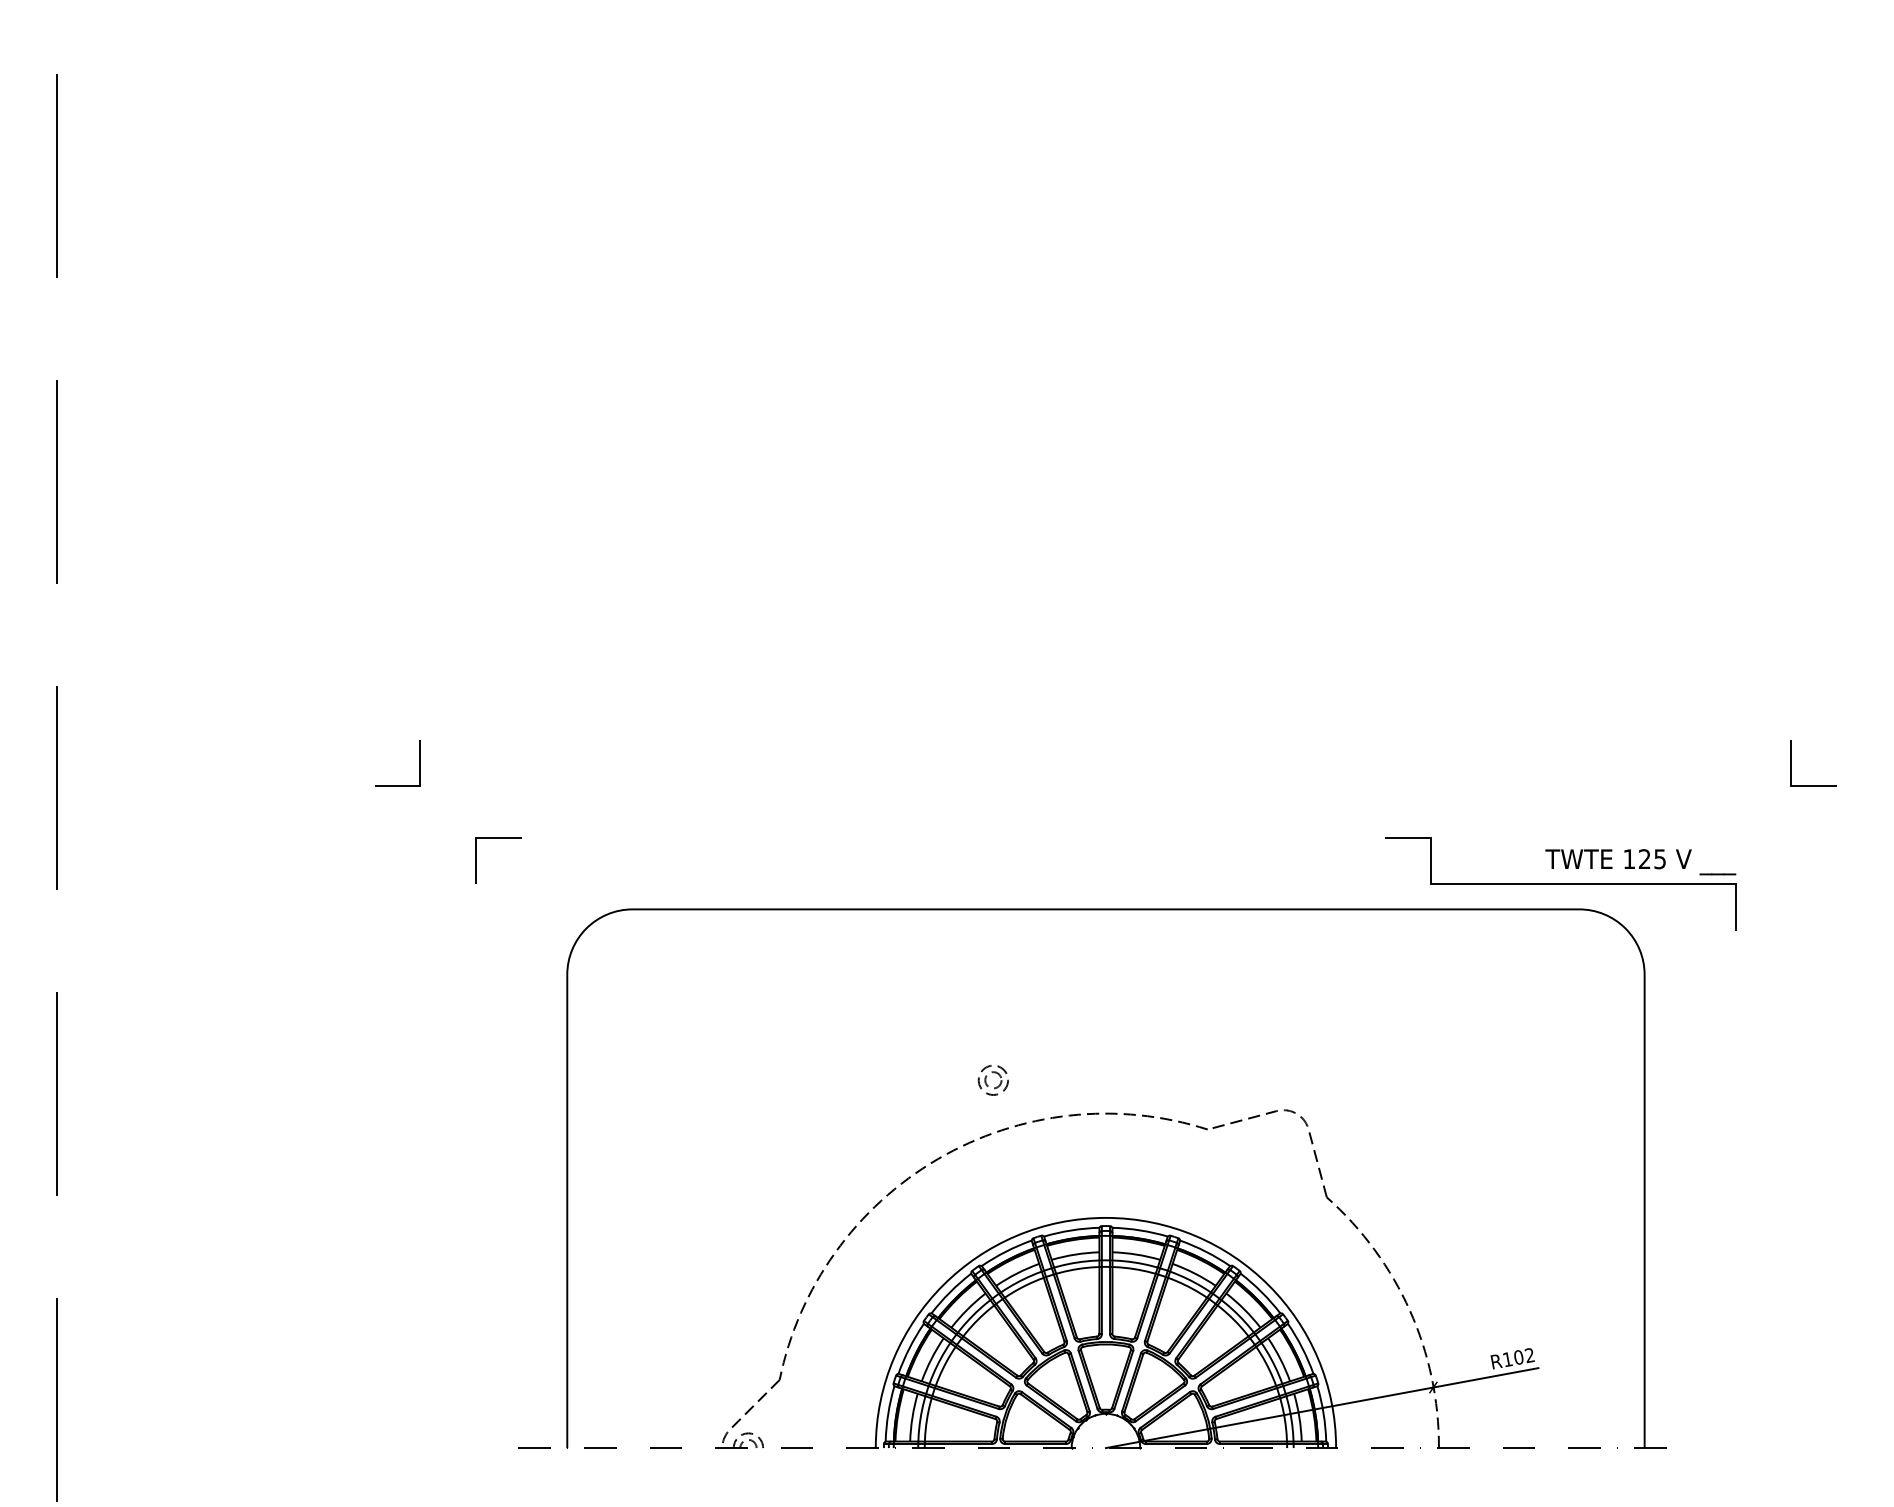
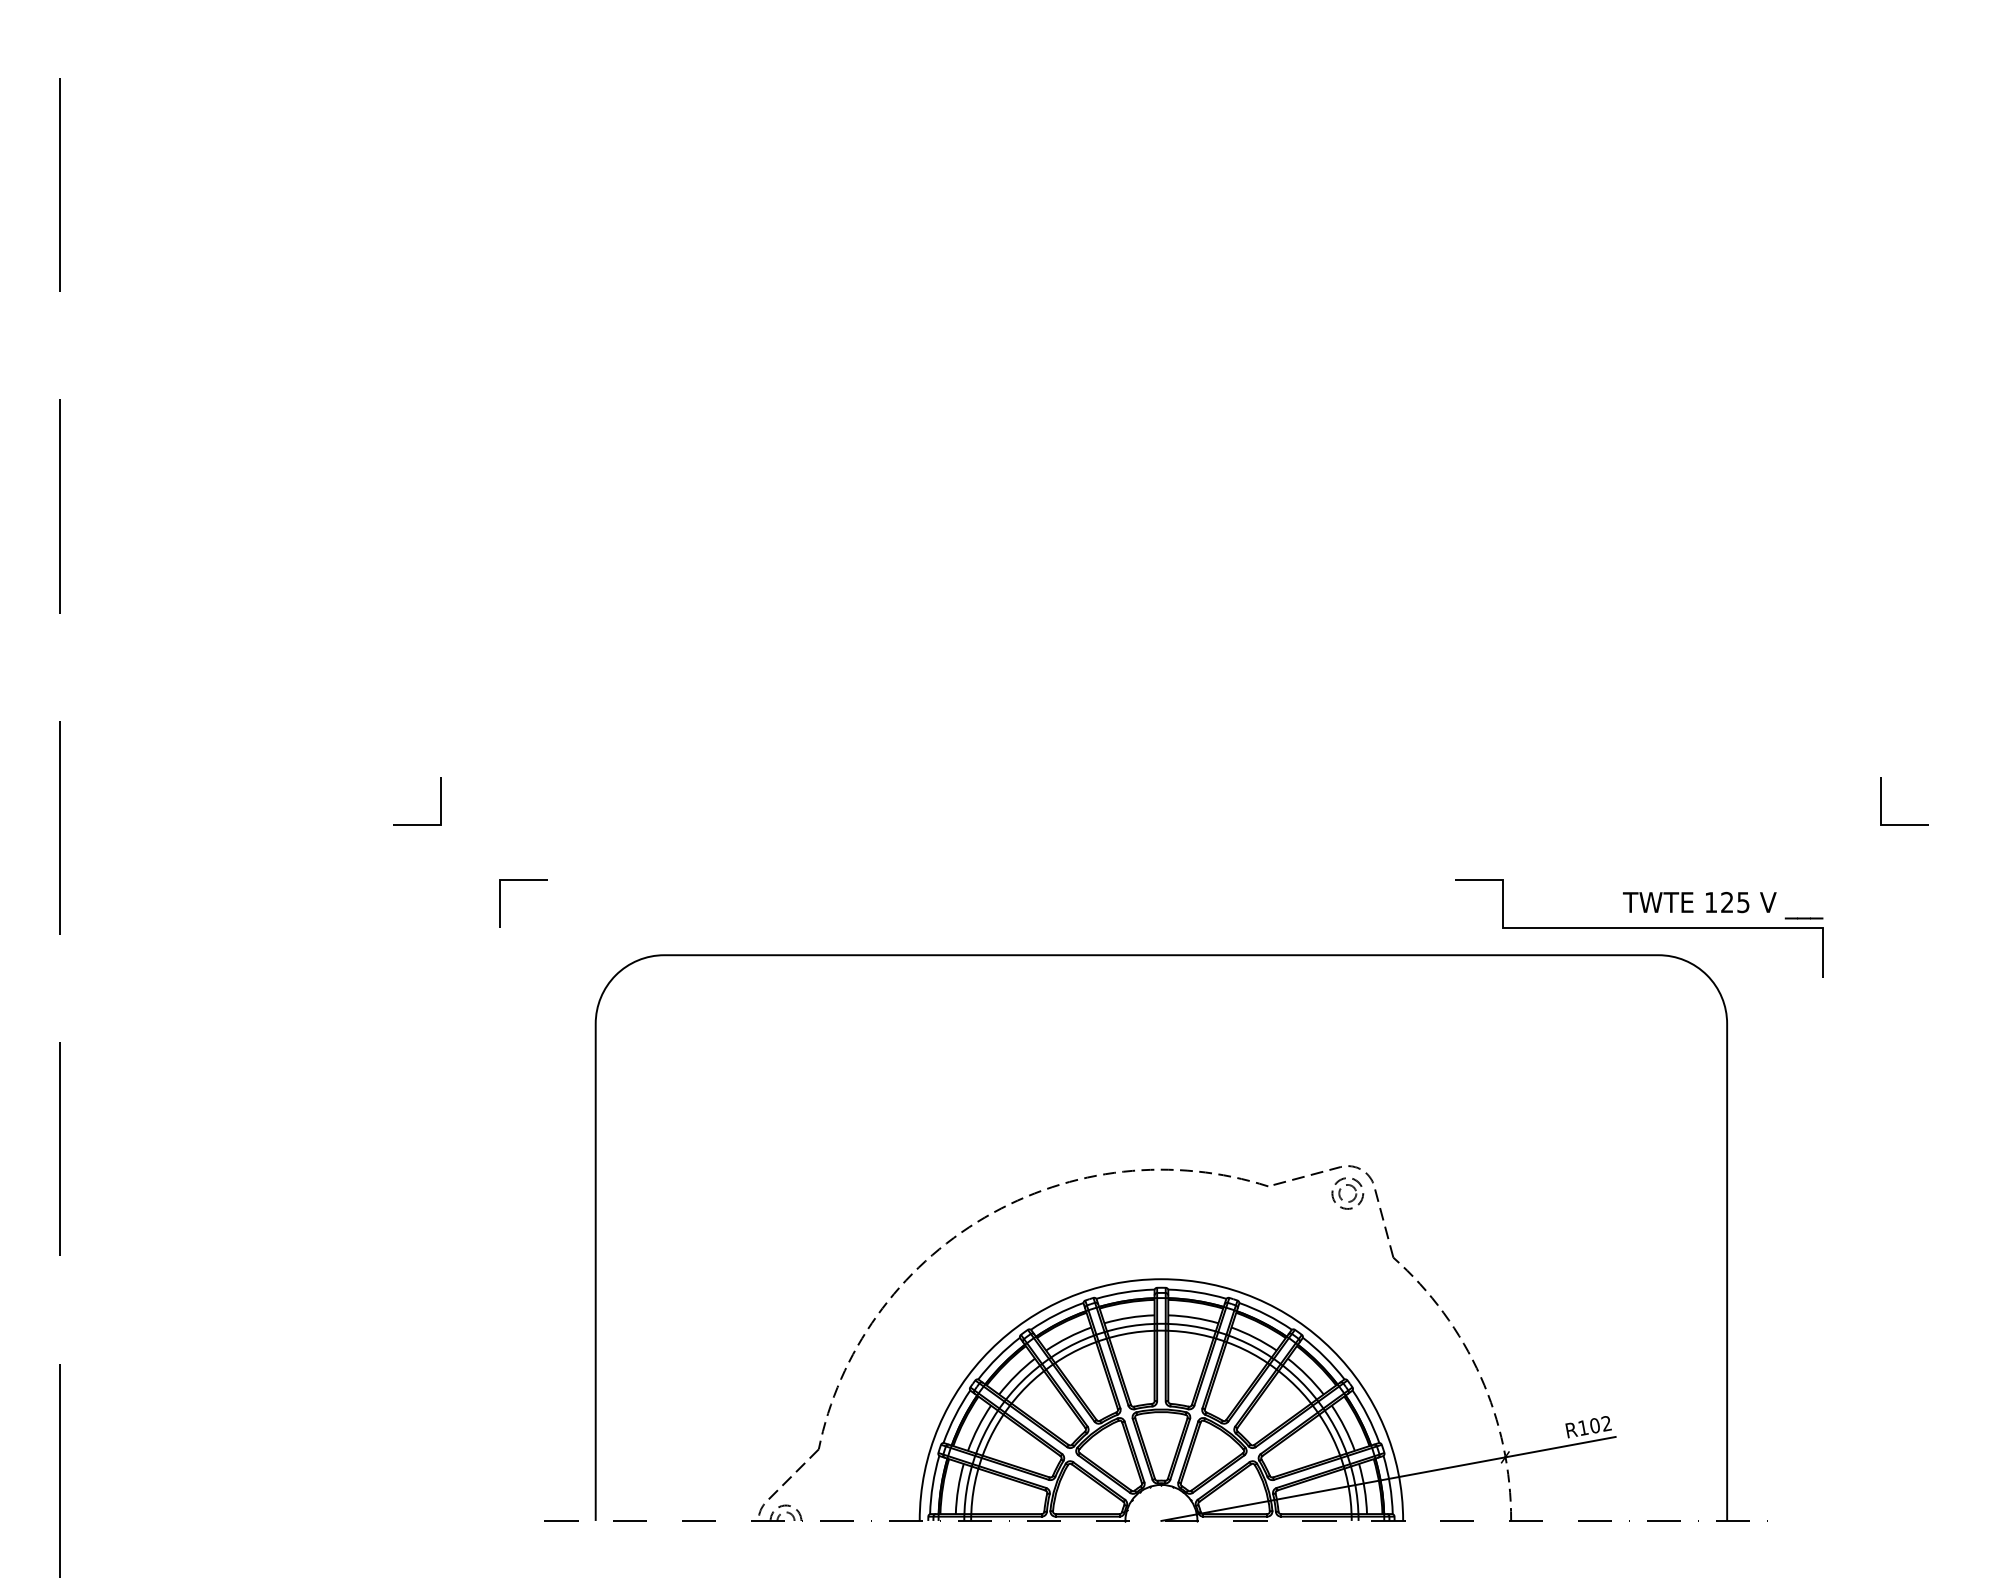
part: (992, 1080) -> (1346, 1193), moved

